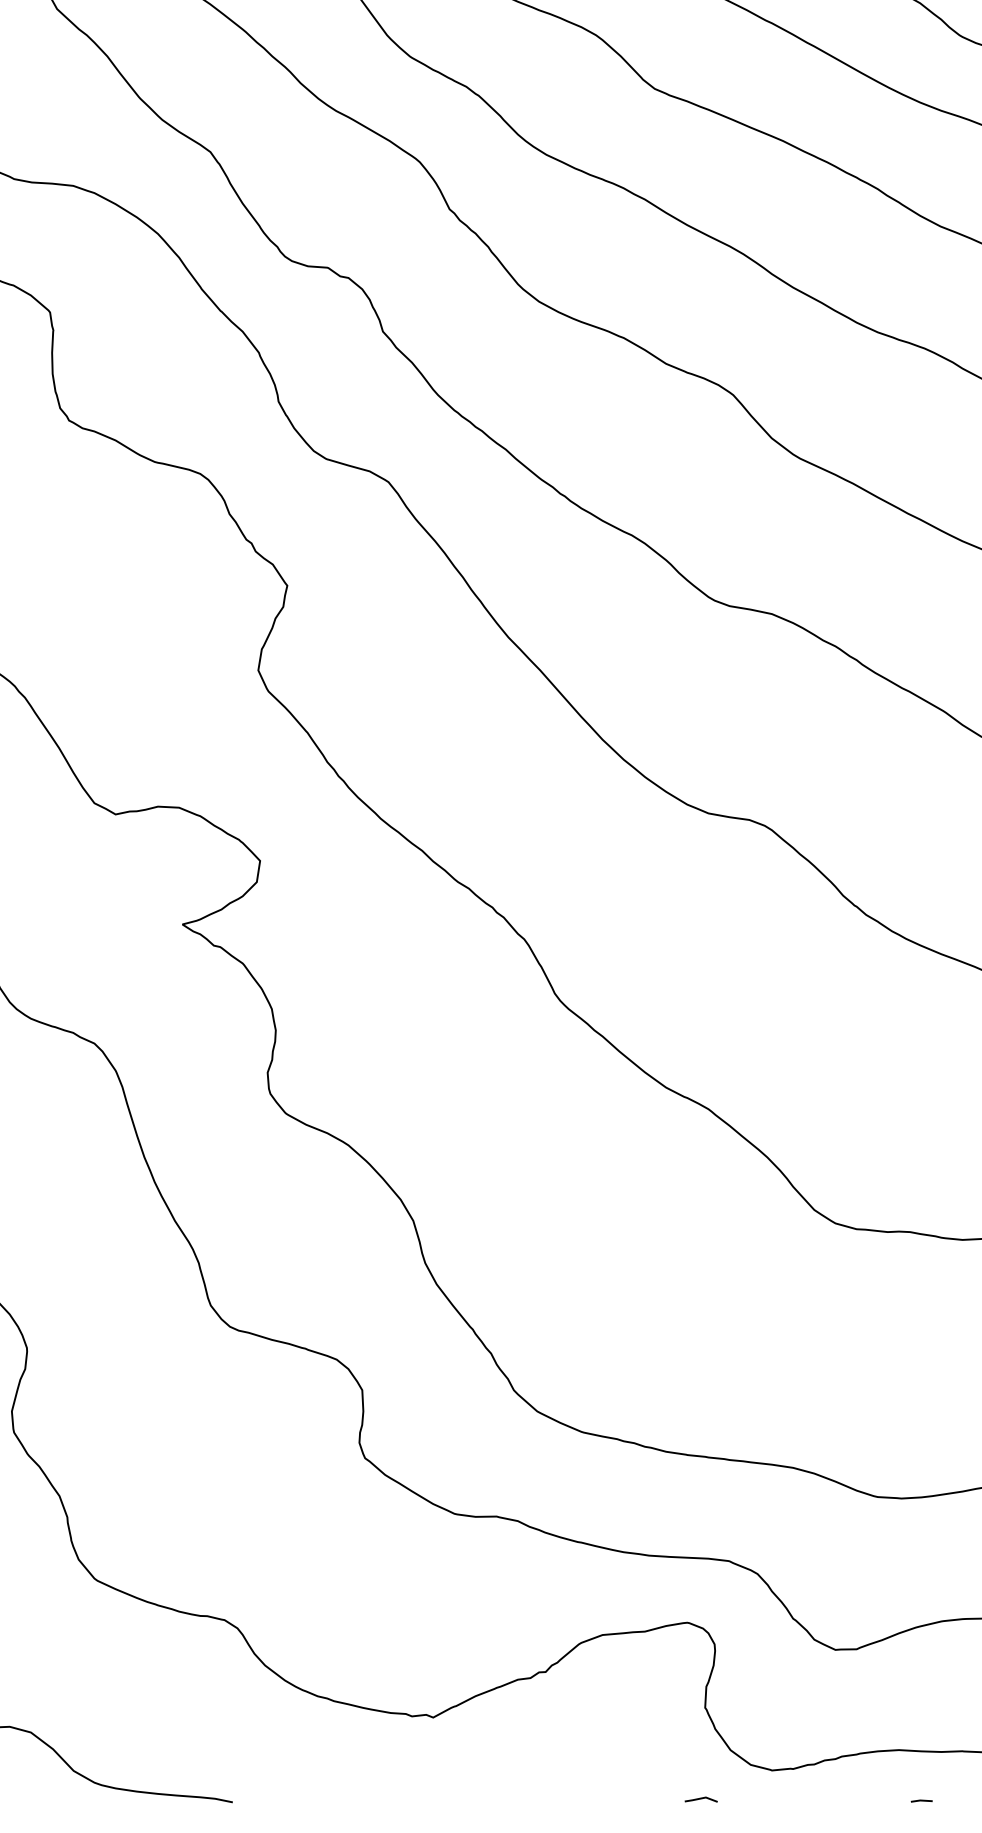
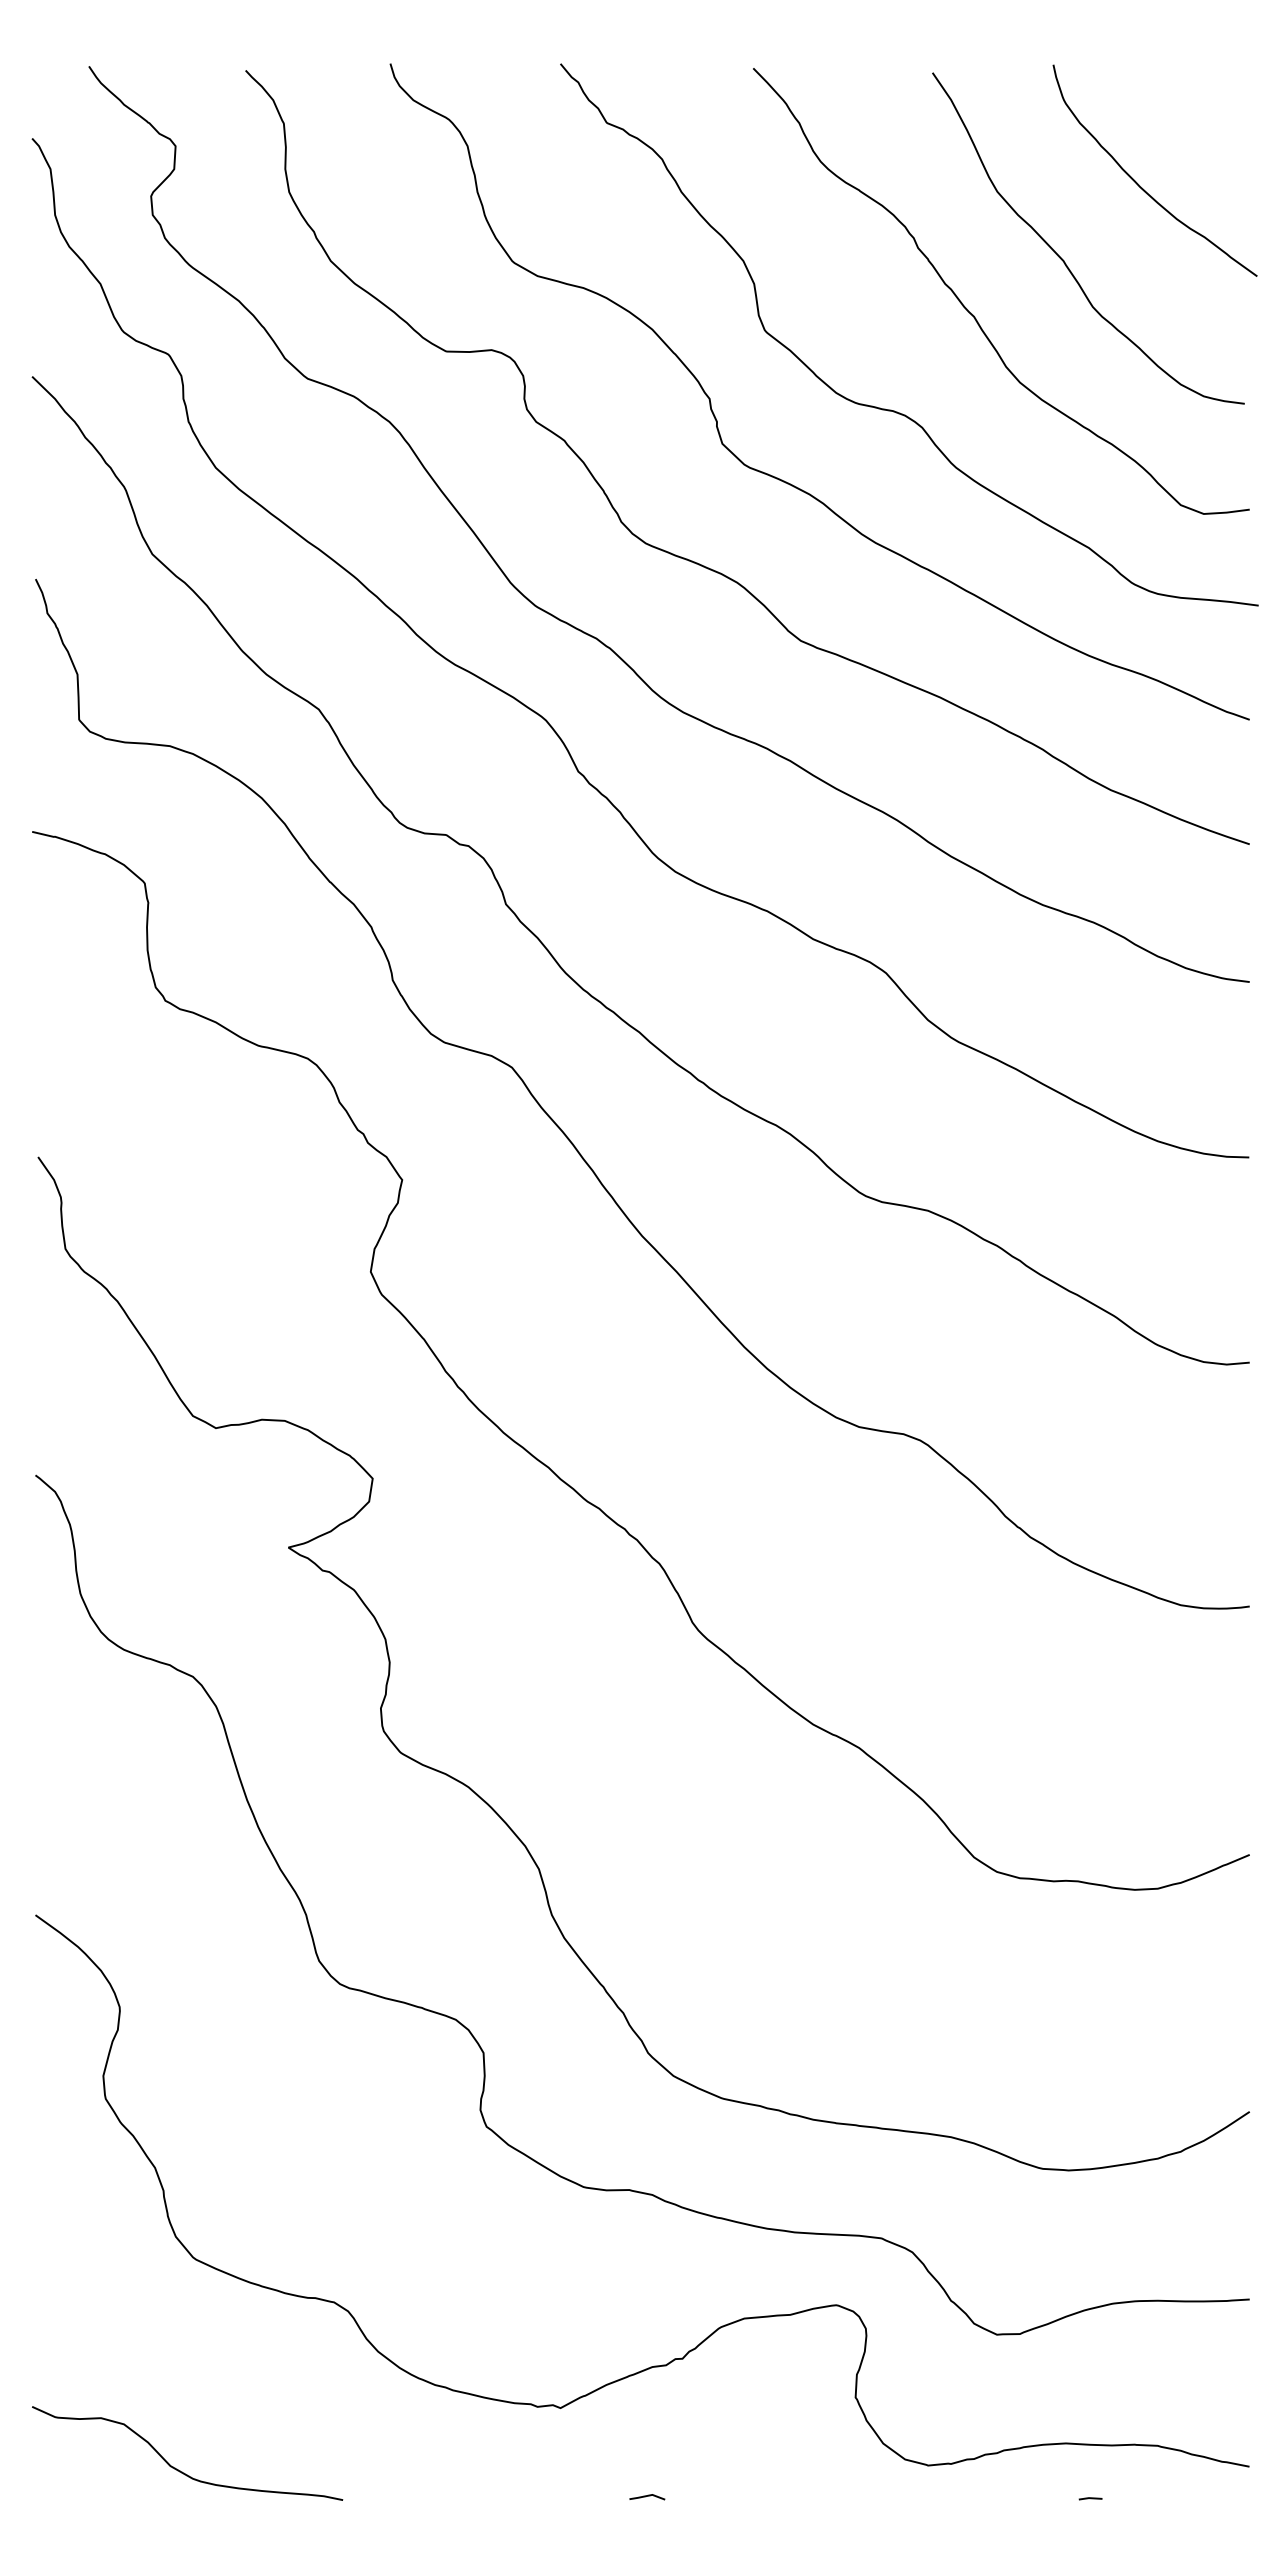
line: (701, 1799) -> (647, 2496), moved

